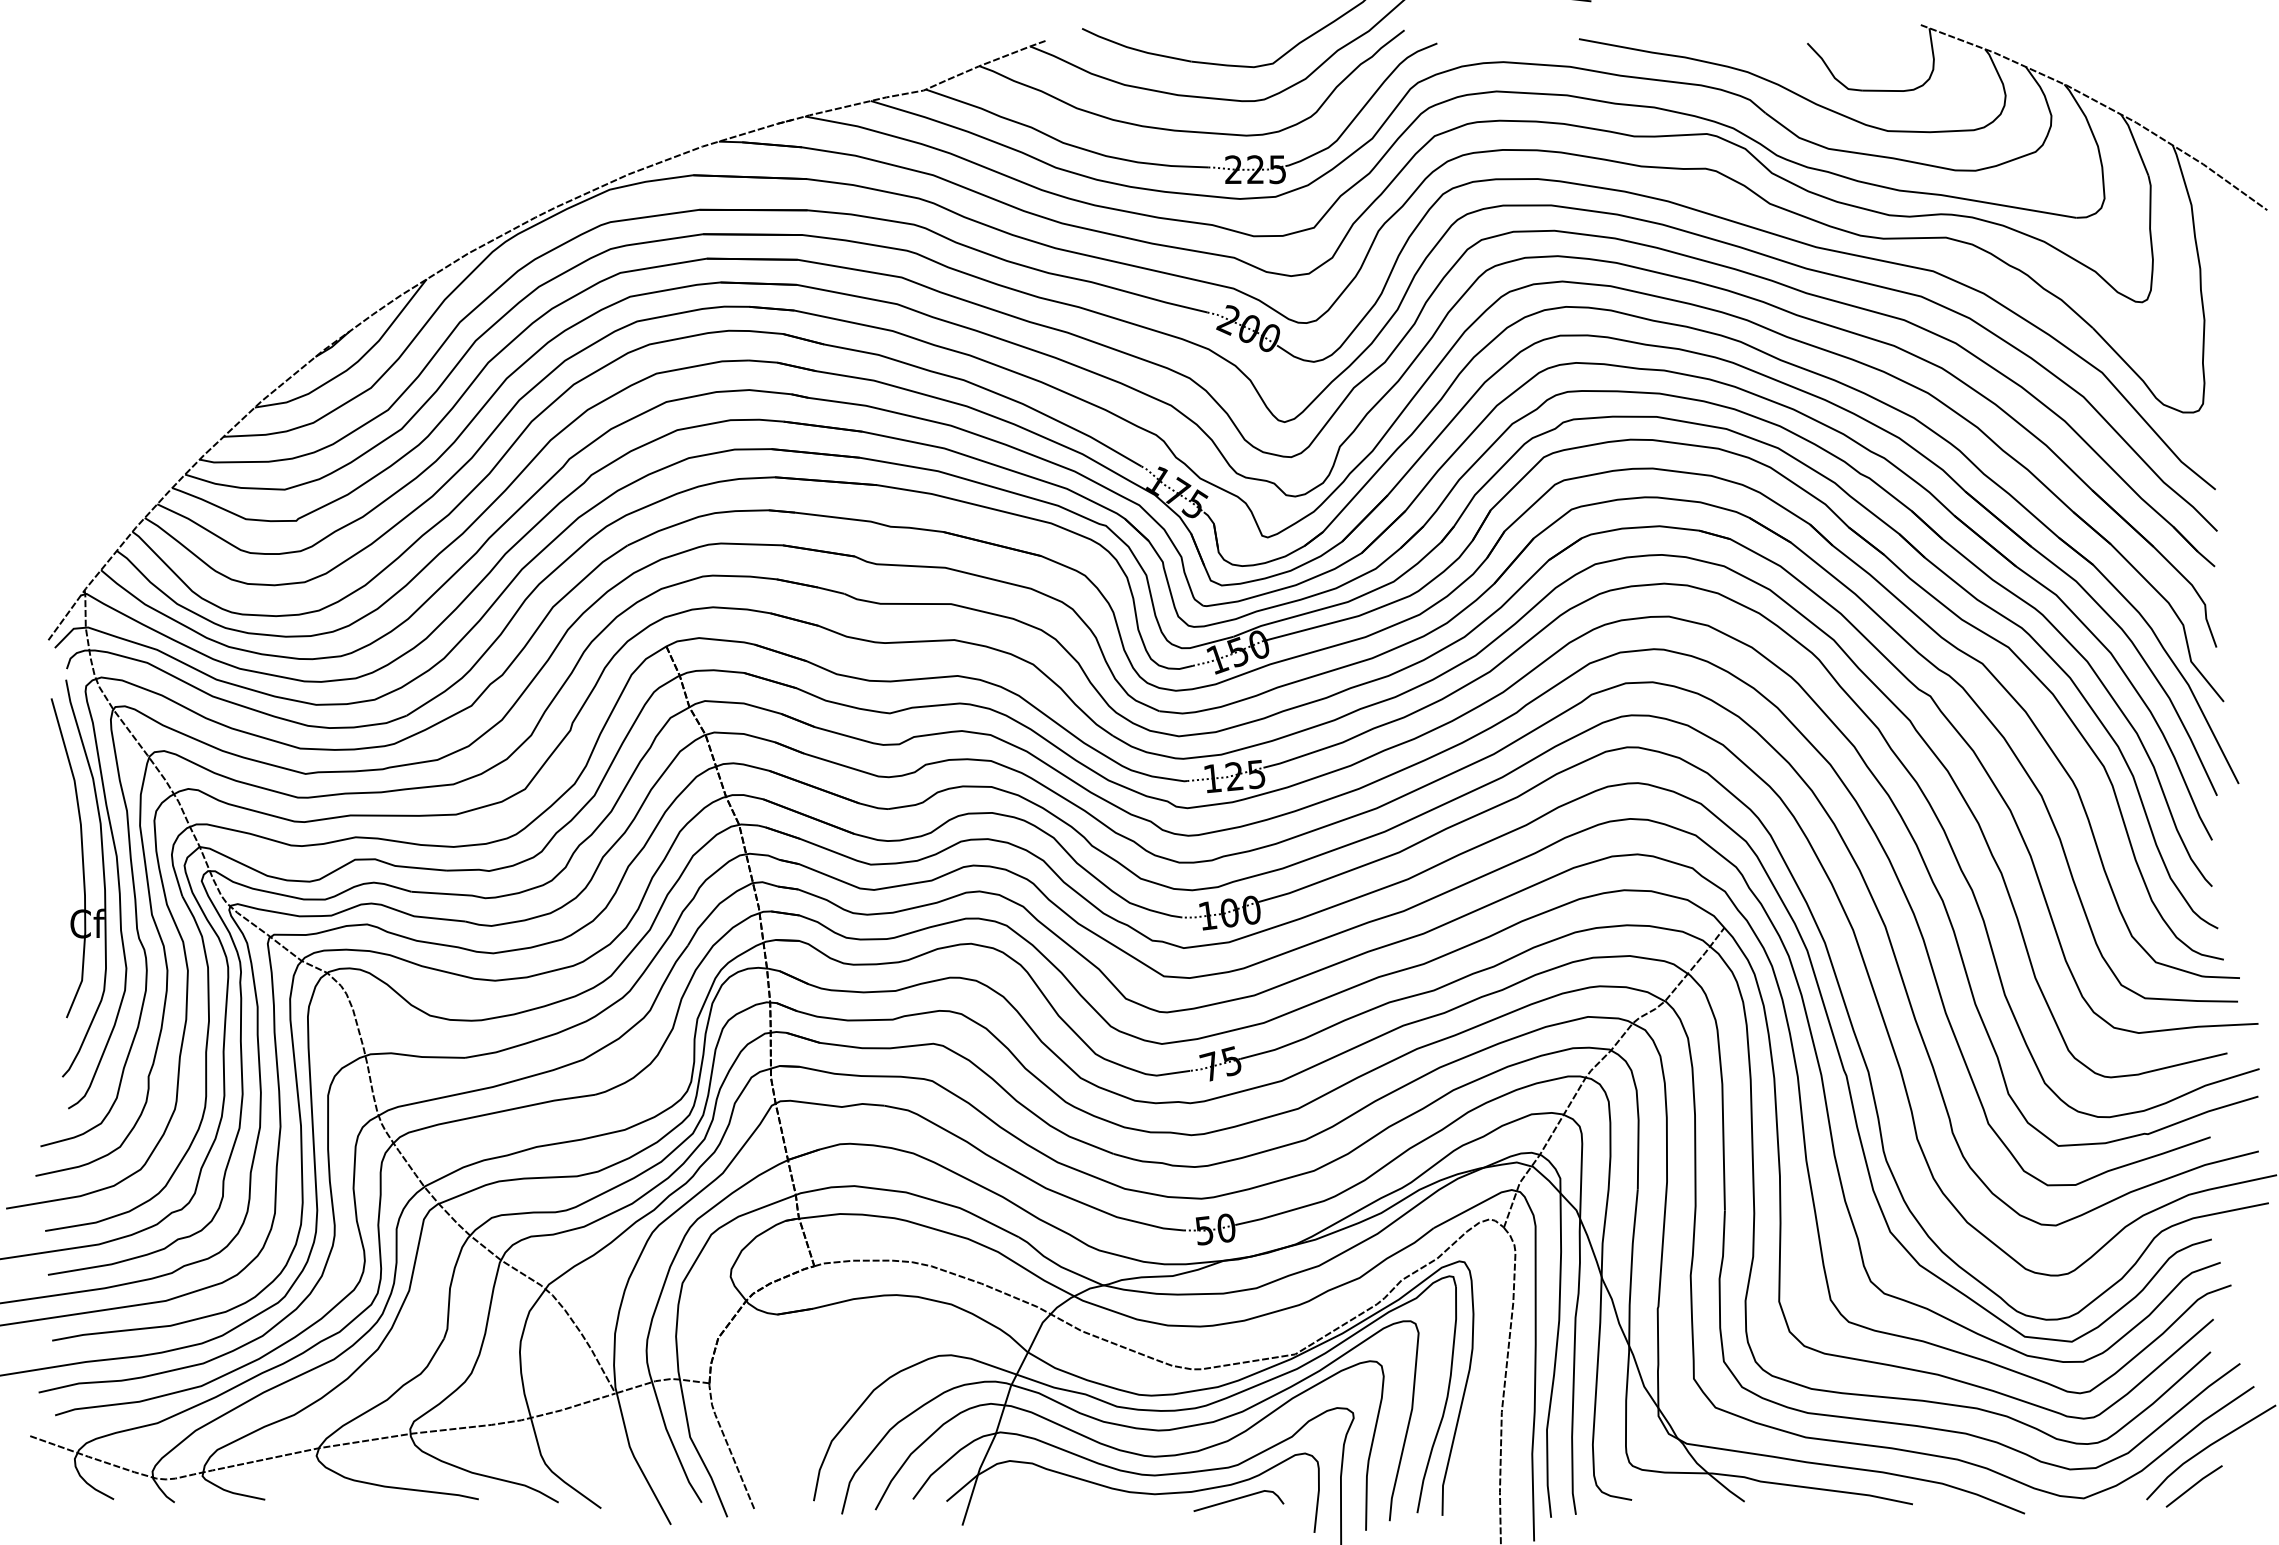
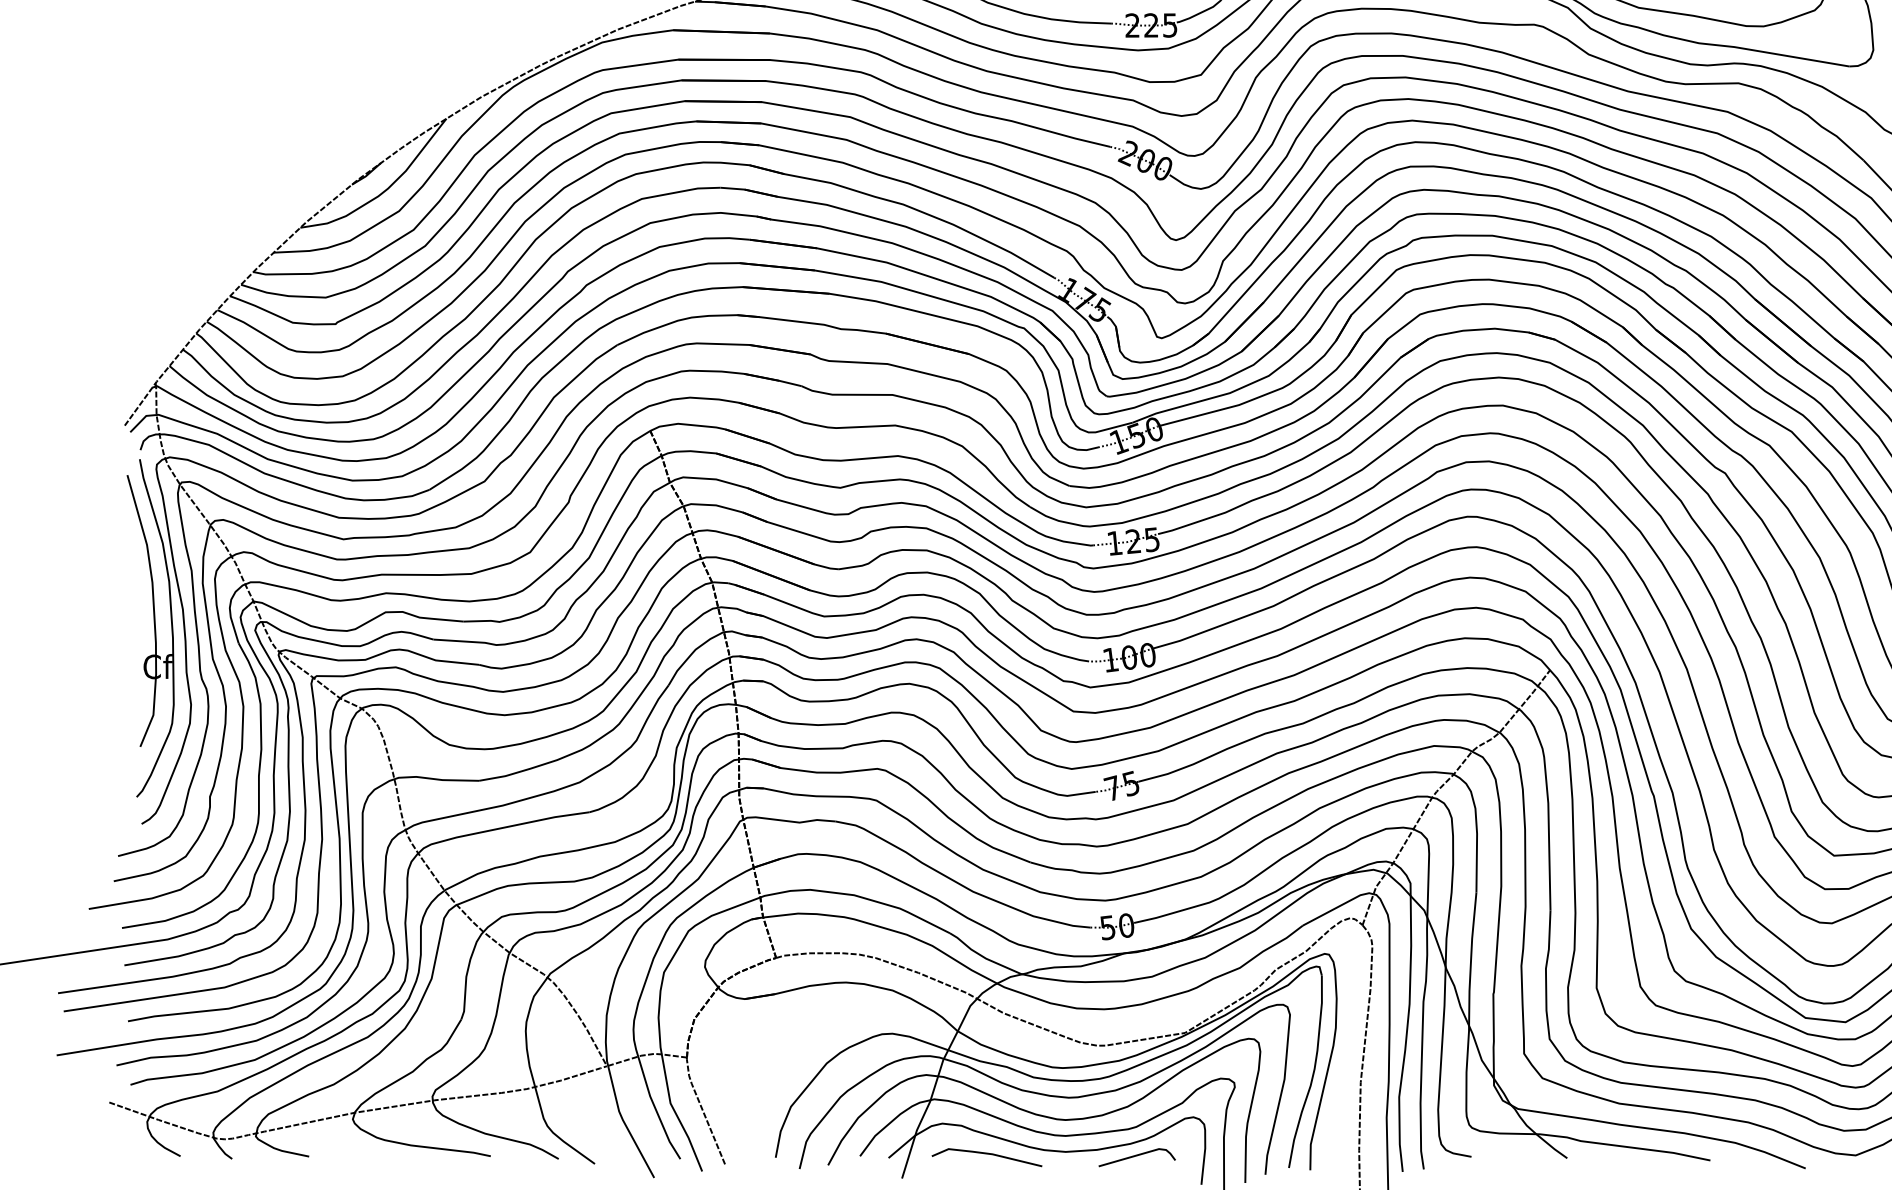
line: (1062, 1497) -> (987, 1154), added

